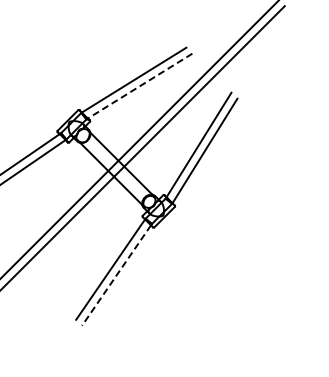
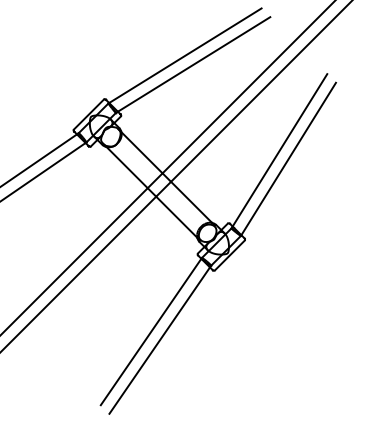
line: (140, 86) -> (194, 64), dashed -> solid
line: (116, 275) -> (159, 340), dashed -> solid

